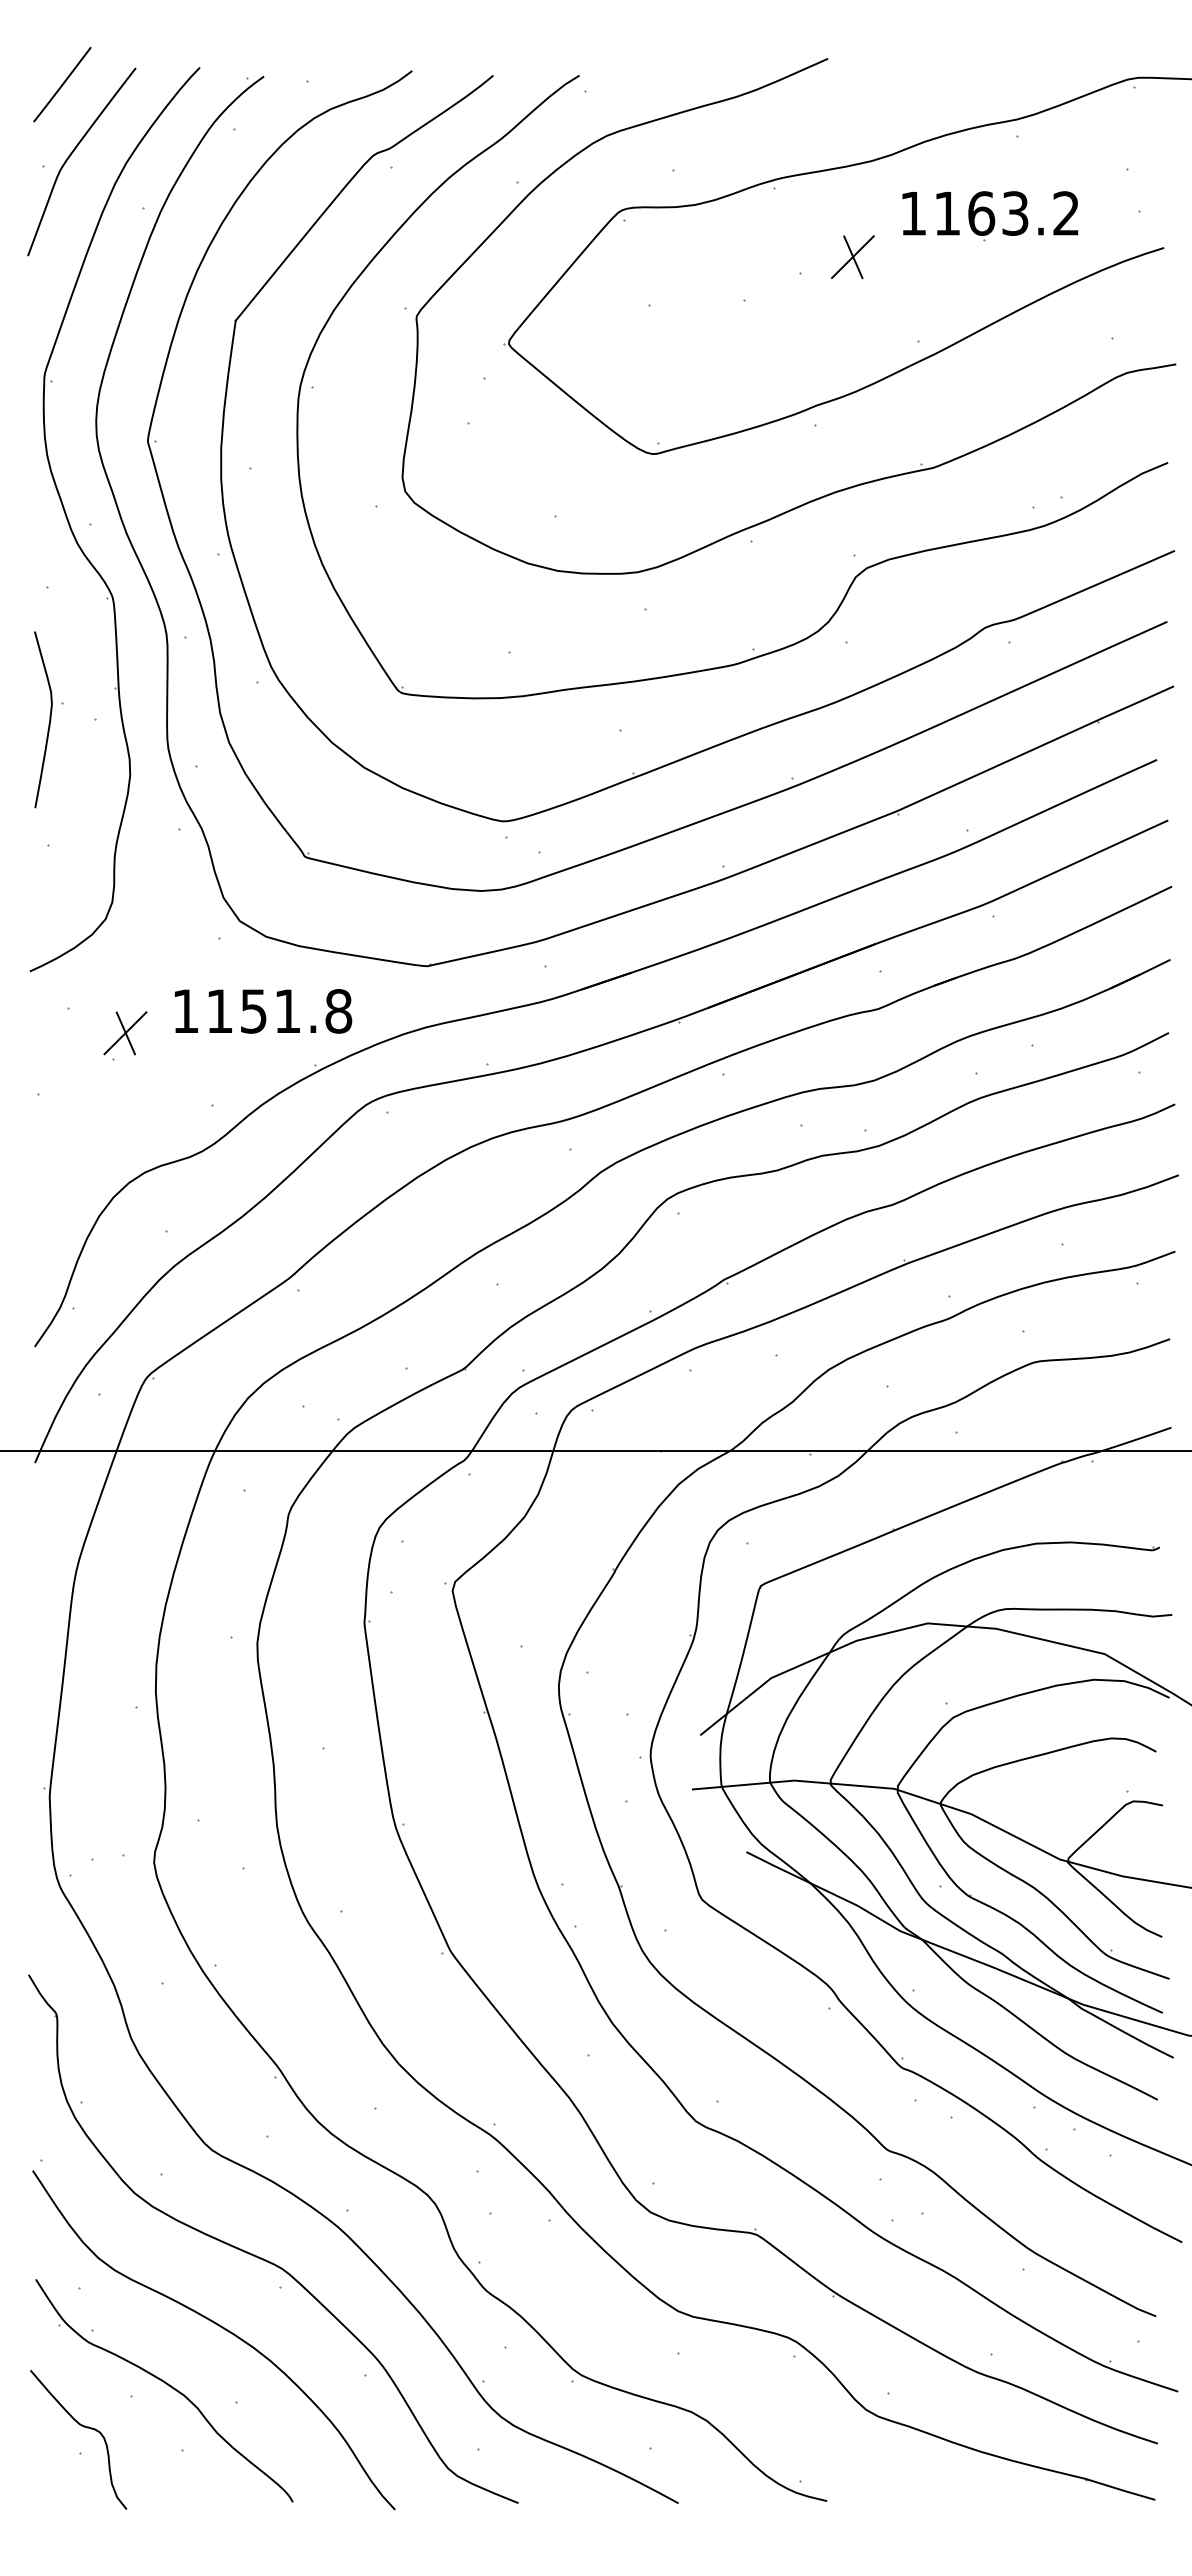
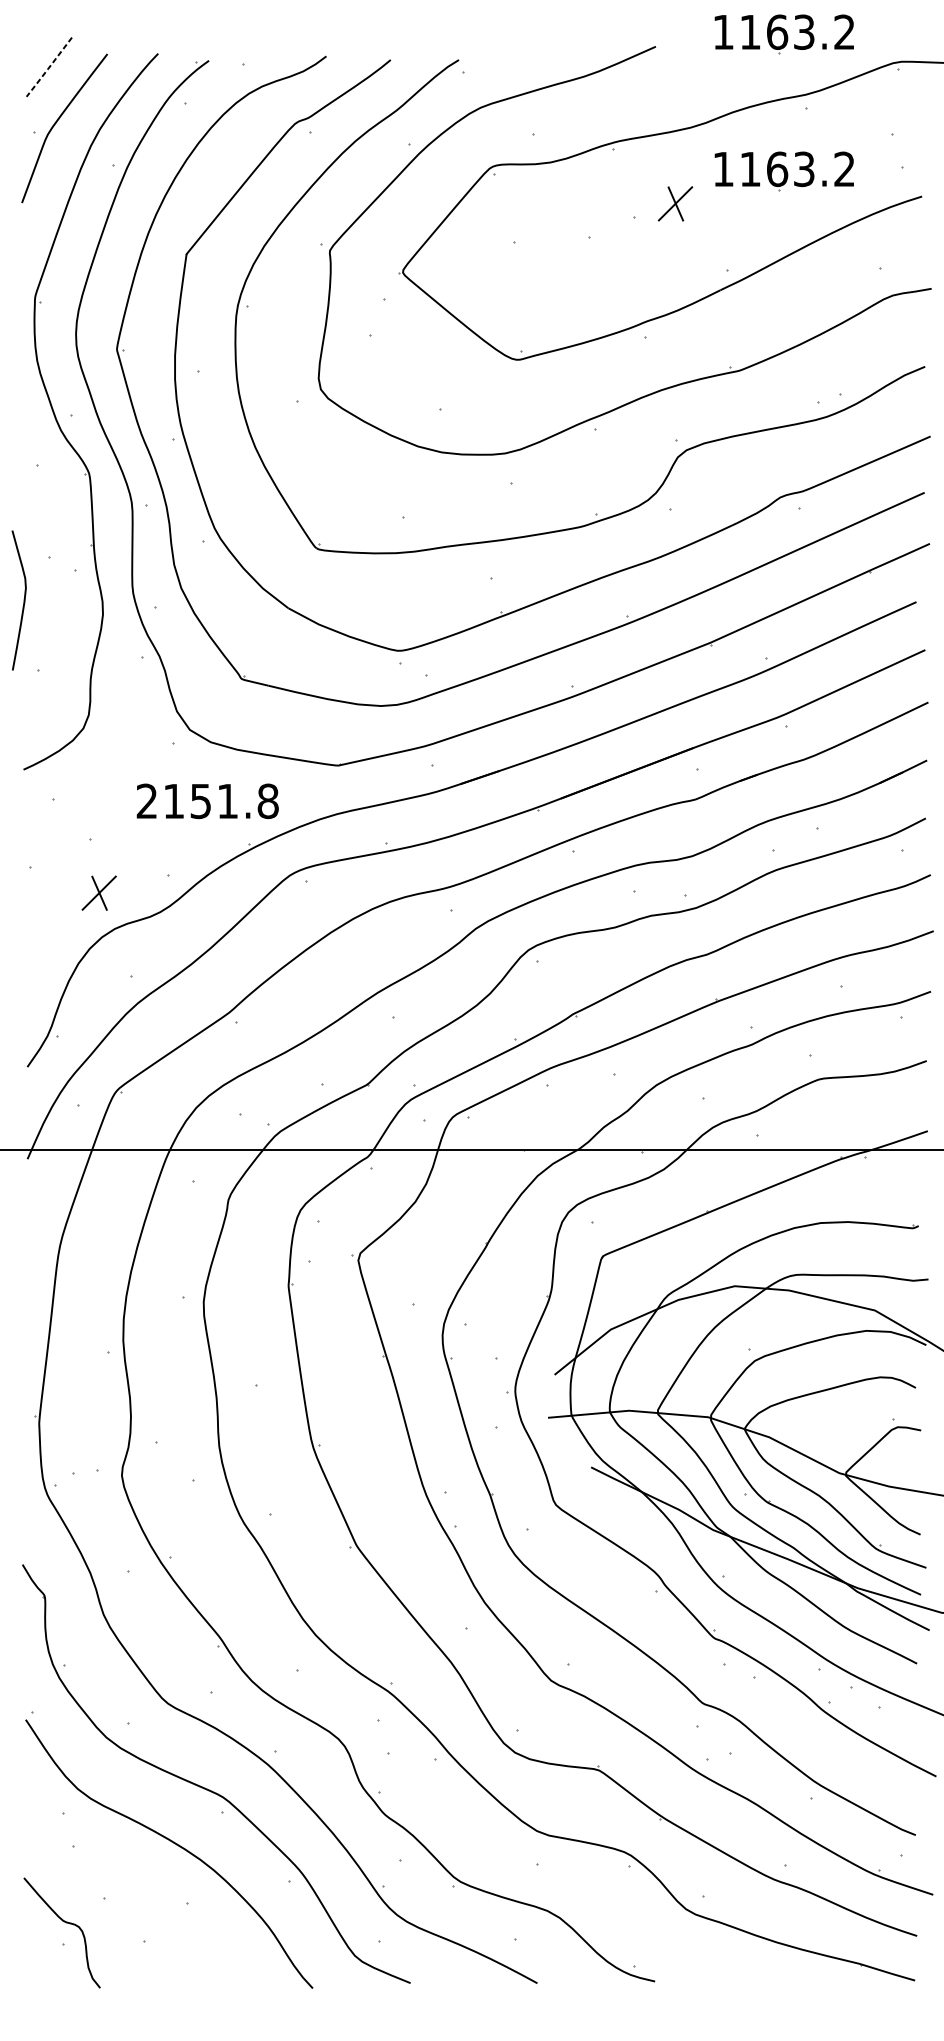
part: (990, 43) -> (784, 34), added
line: (61, 85) -> (48, 67), solid -> dashed
curve: (49, 719) -> (24, 600), moved
text: (185, 1010) -> (146, 800), 1151.8 -> 2151.8
part: (125, 1033) -> (99, 893), moved
part: (164, 2390) -> (130, 1893), removed

